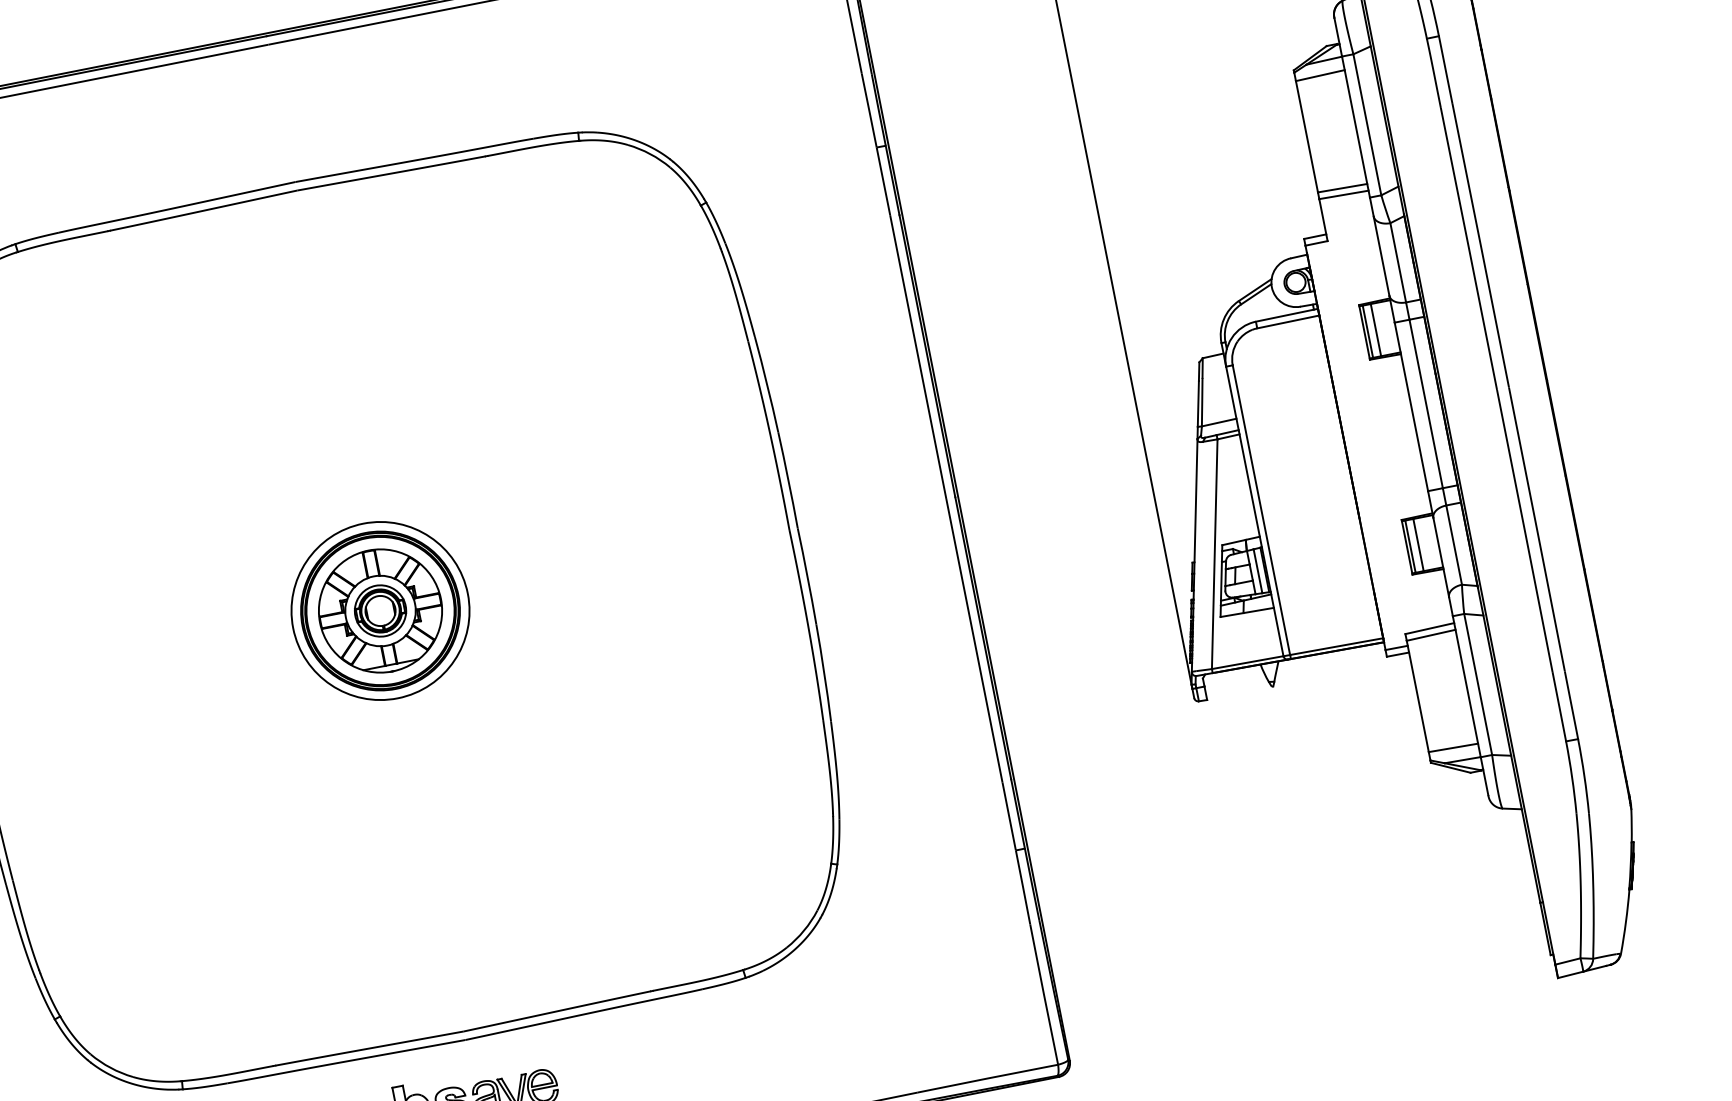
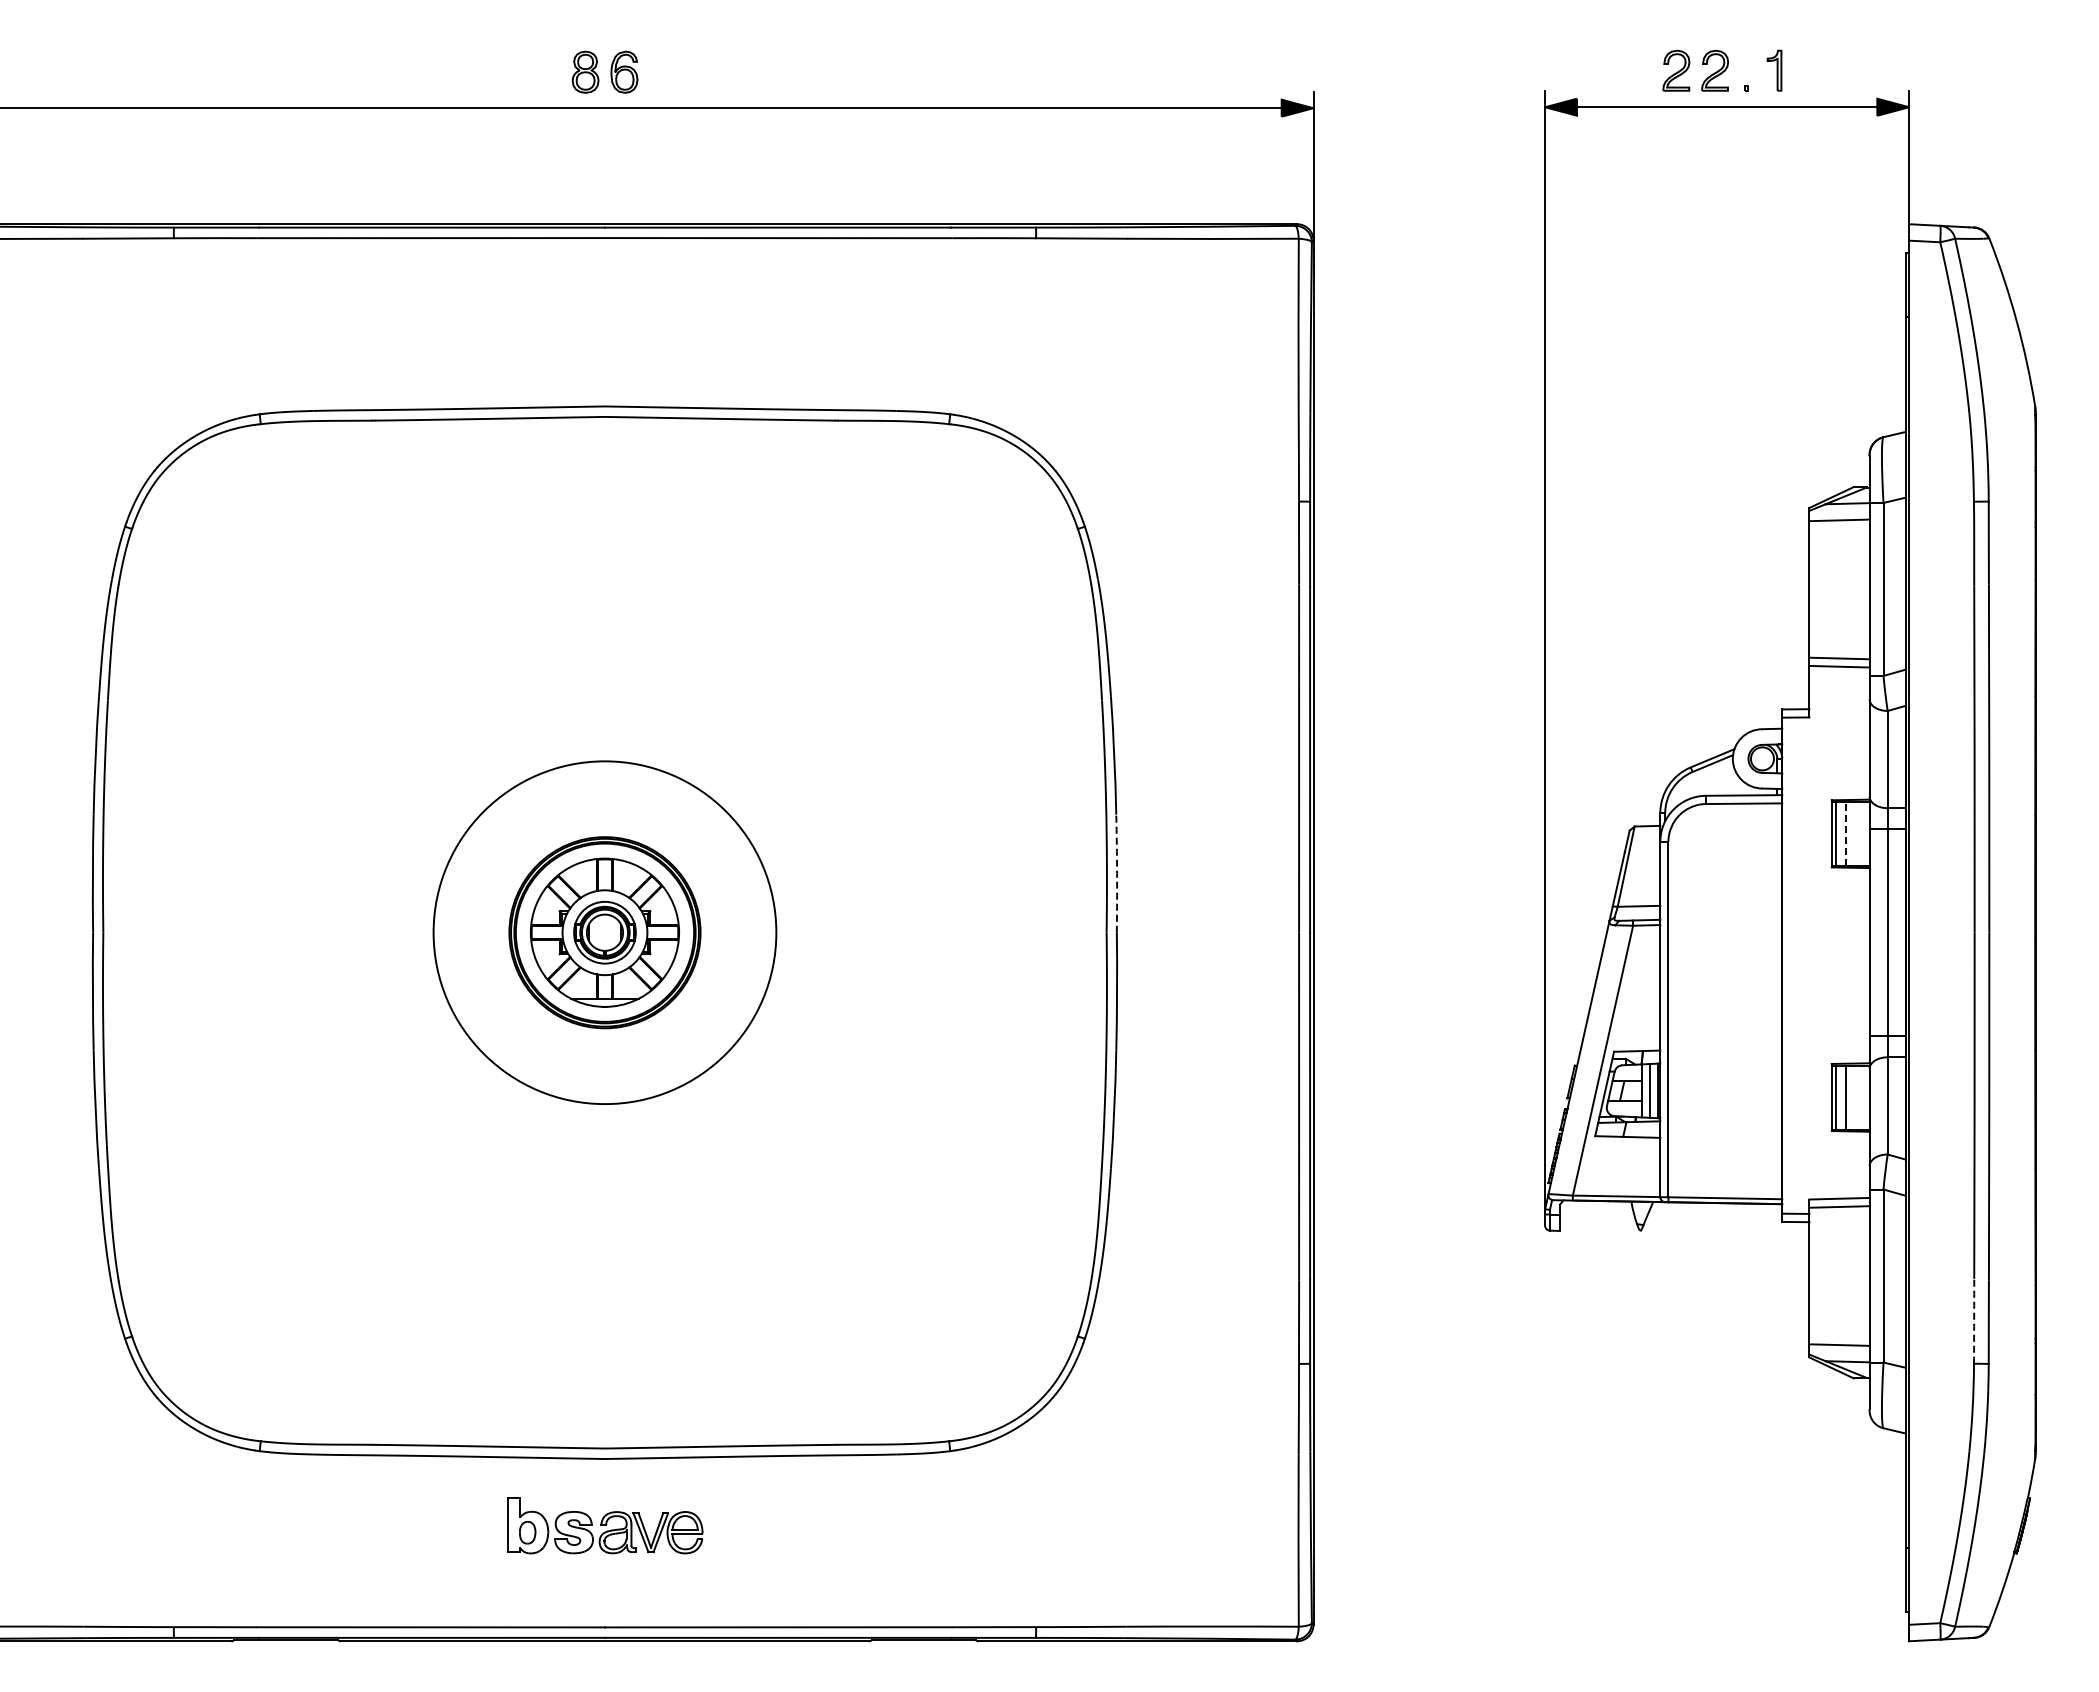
line: (1375, 329) -> (1845, 833), solid -> dashed
arc: (788, 480) -> (1117, 873), solid -> dashed
circle: (380, 610) -> (604, 932), size x1.6
arc: (1559, 706) -> (1974, 1321), solid -> dashed

